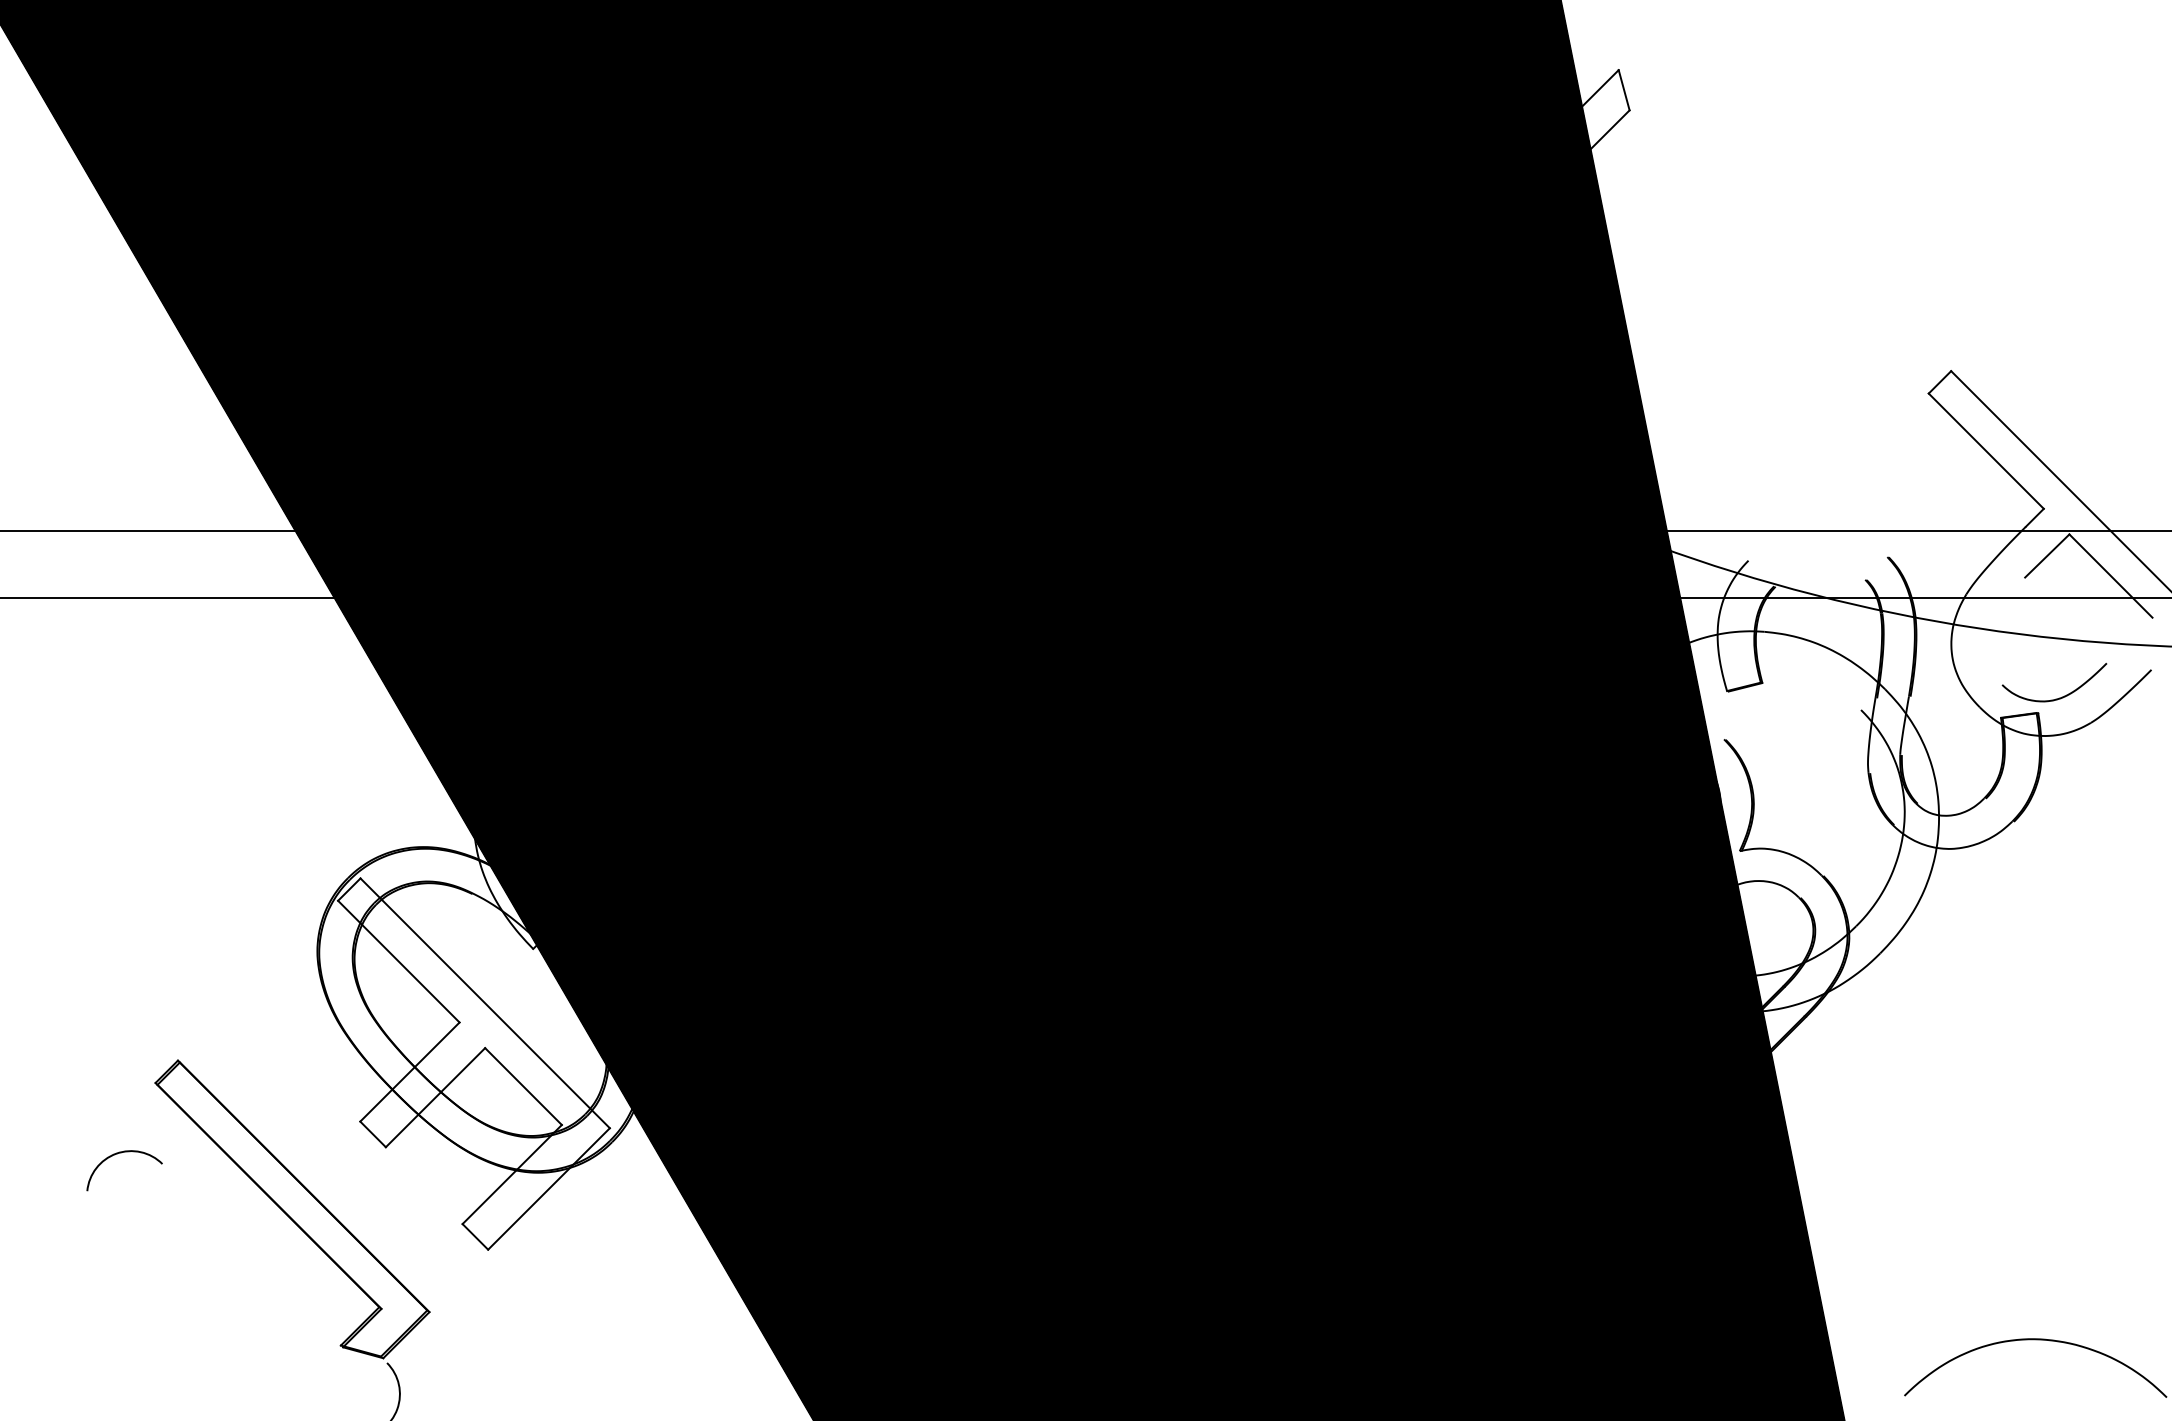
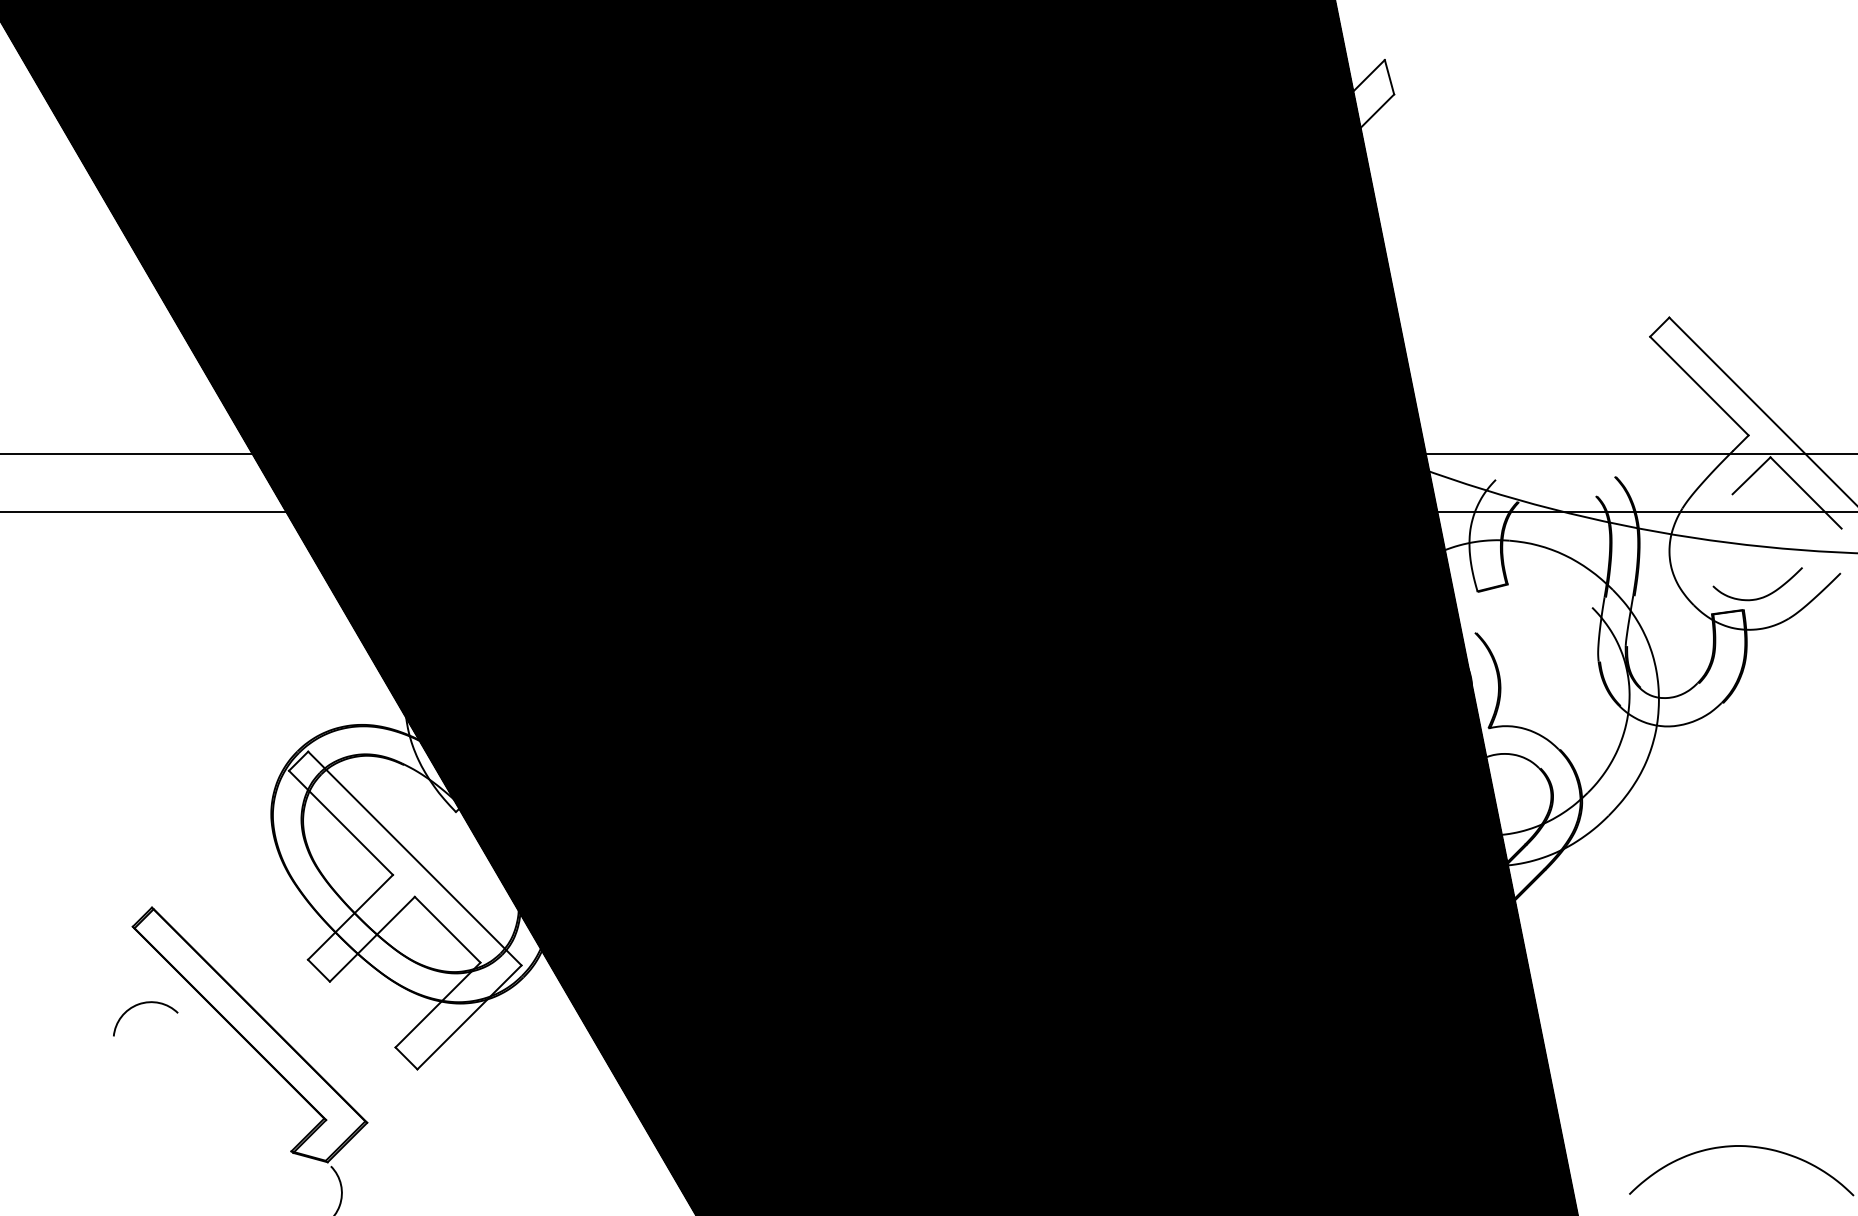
arc: (121, 1153) -> (143, 1004), moved

